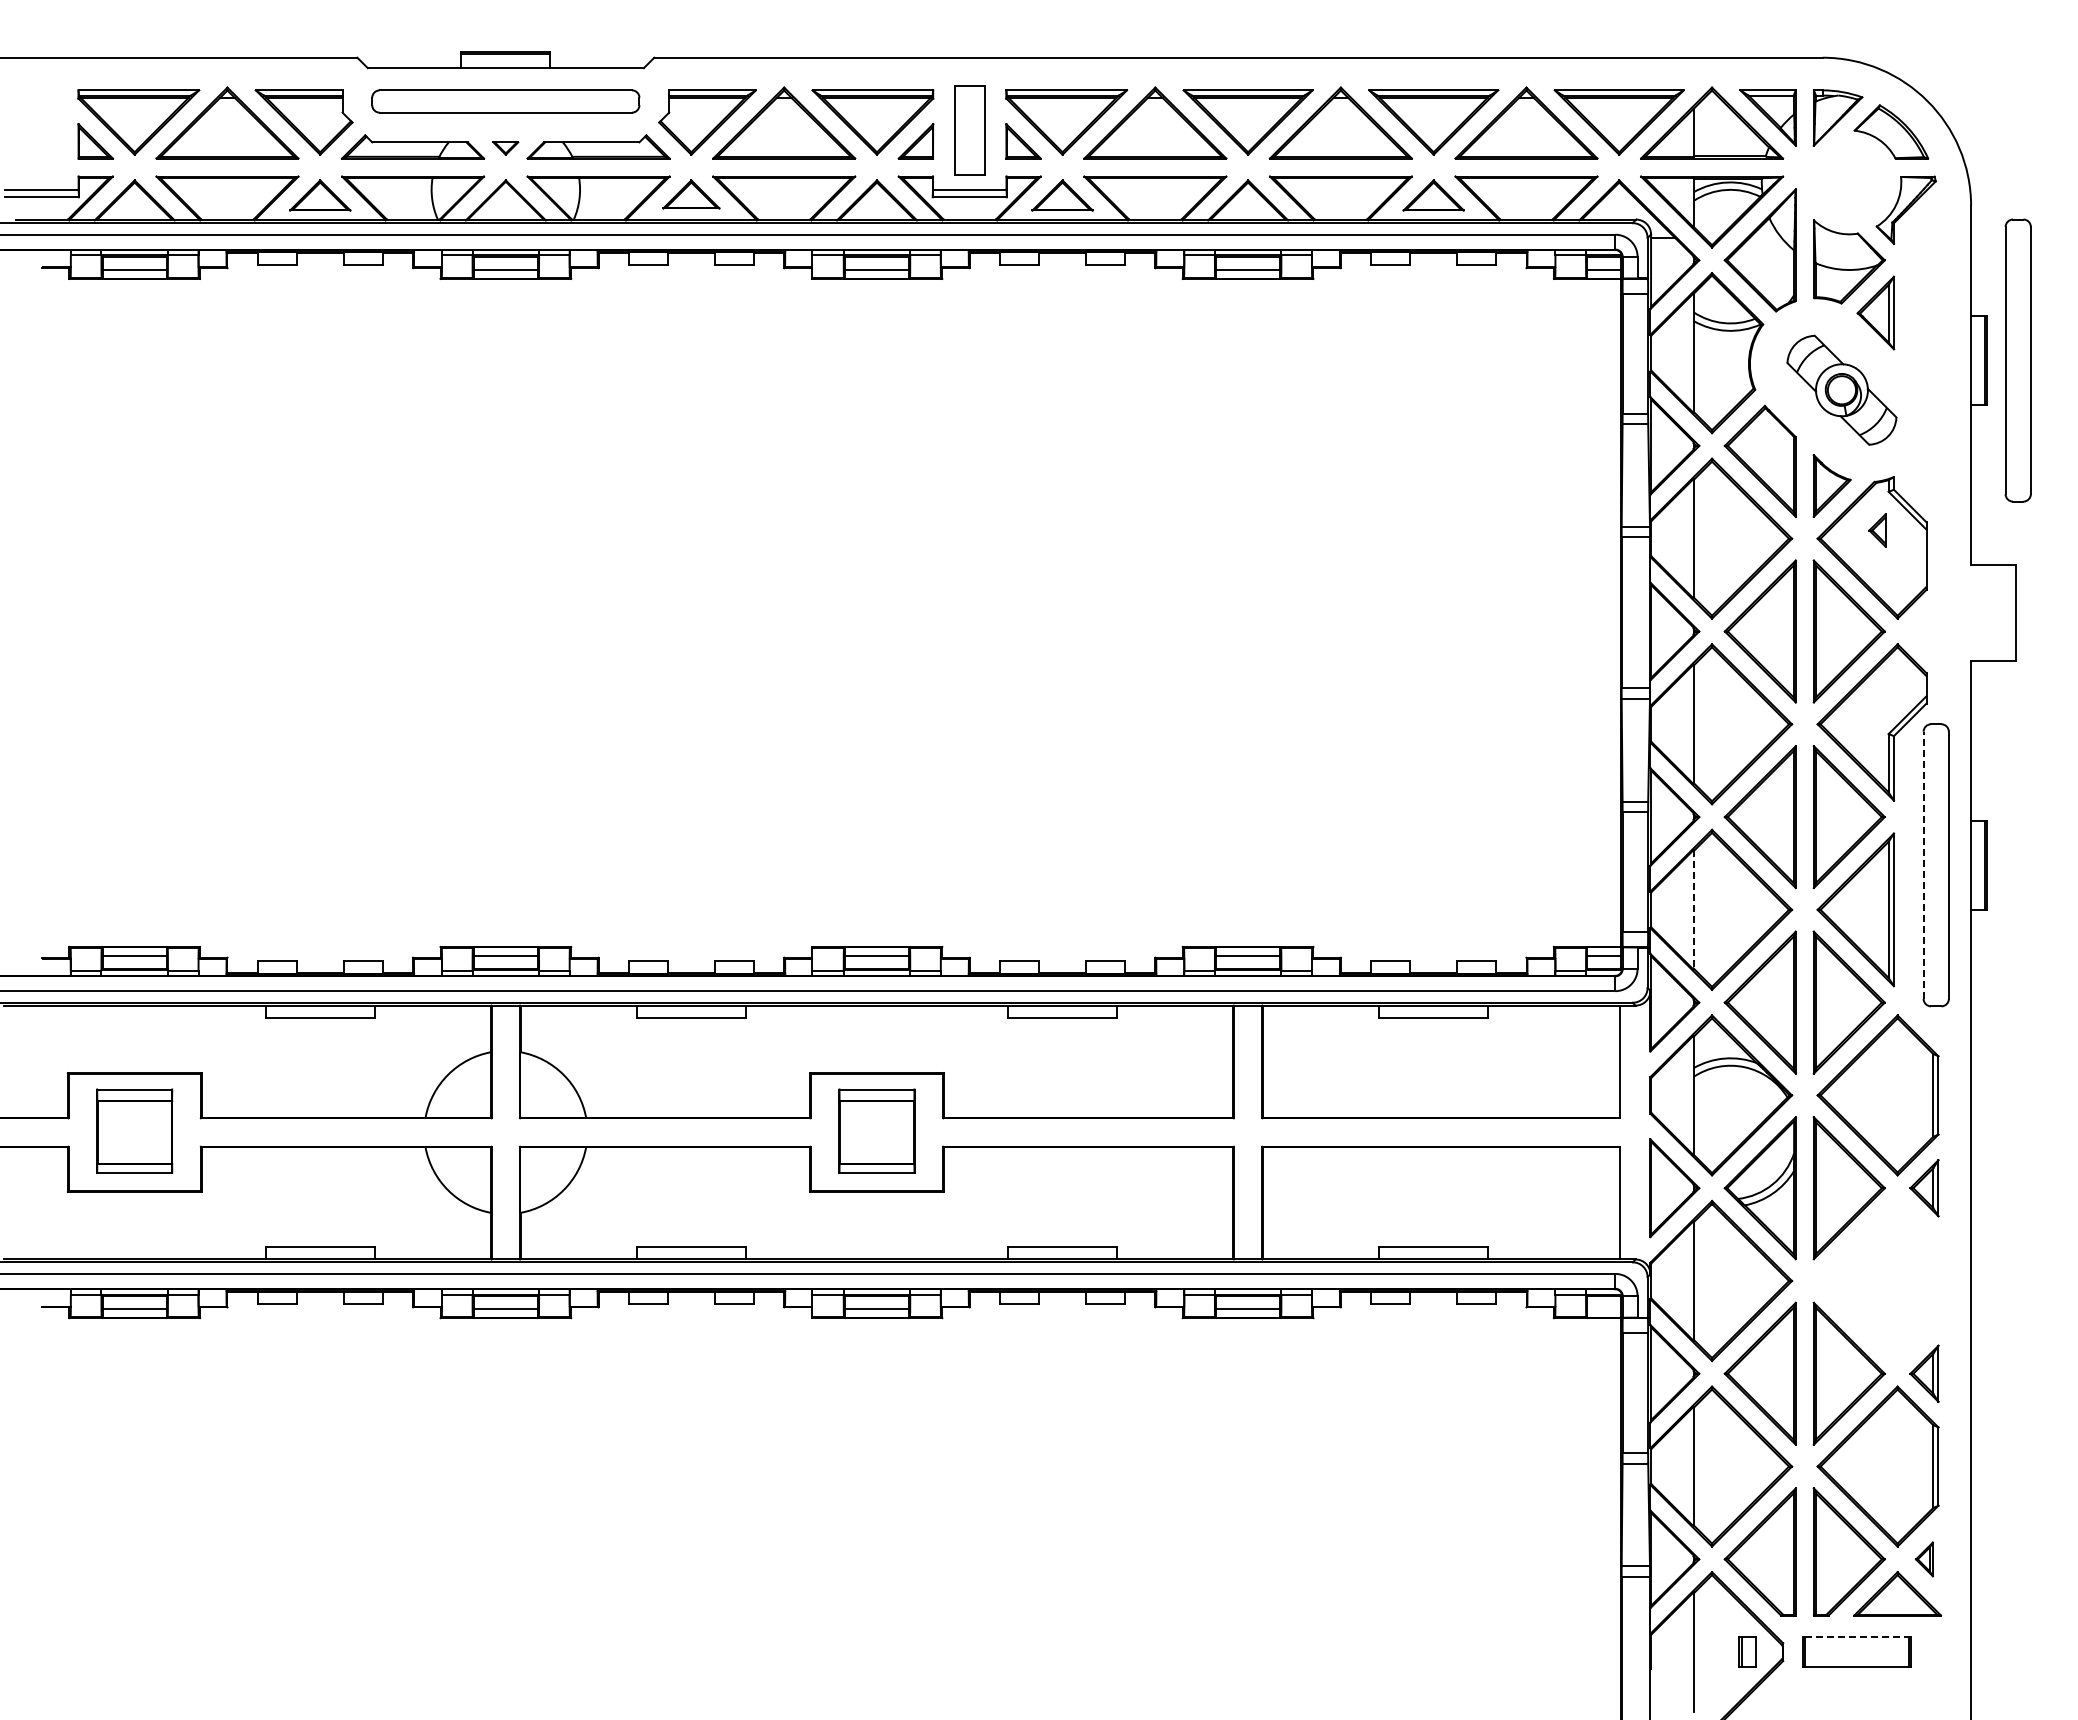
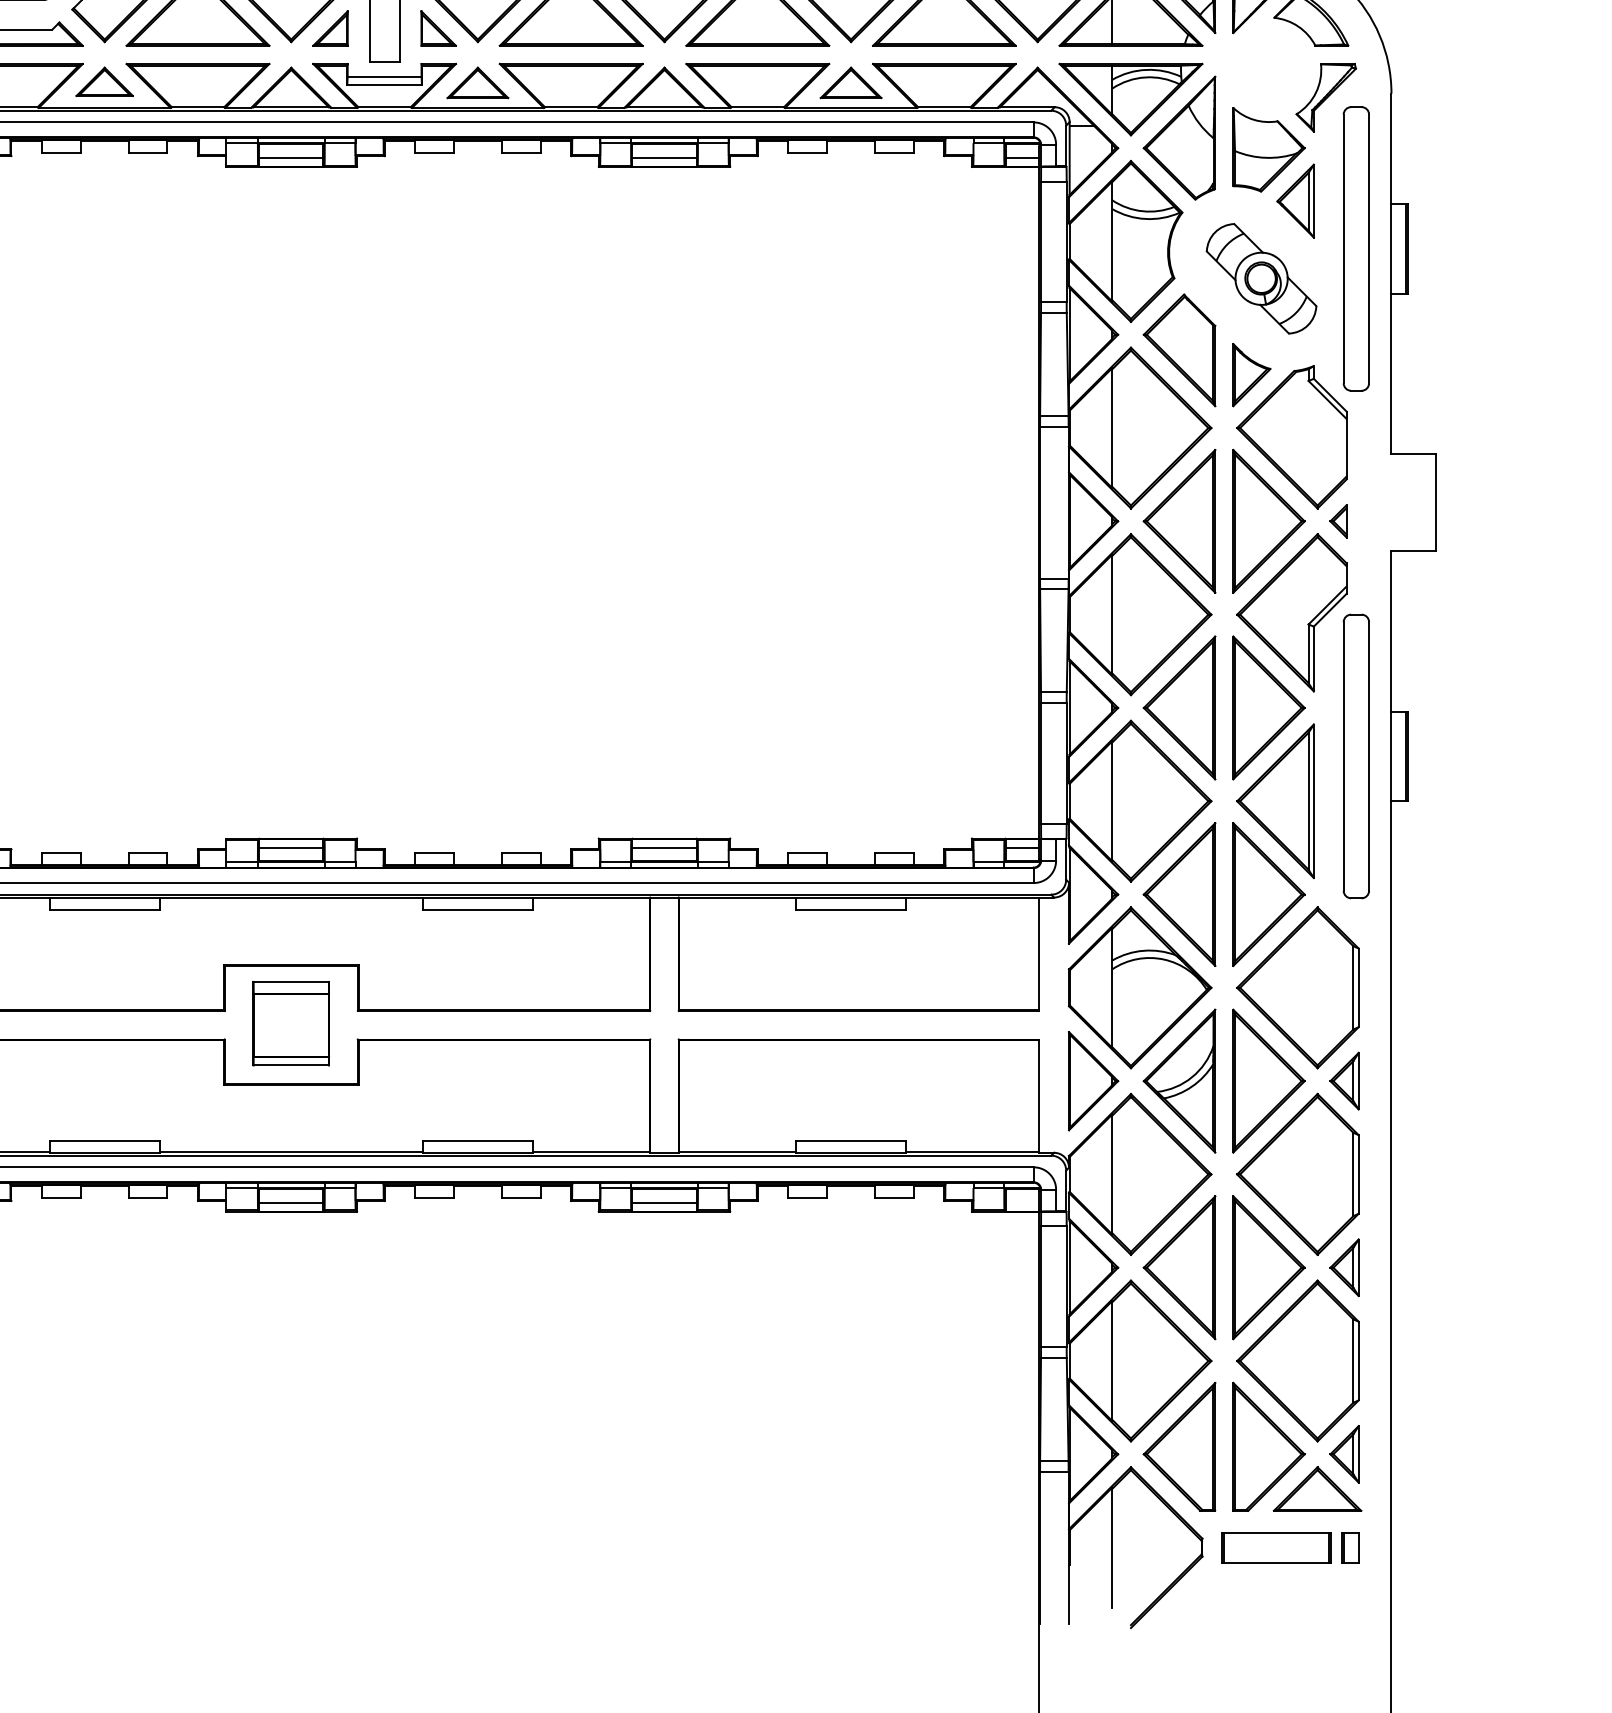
part: (2017, 360) -> (1355, 248), moved
part: (1877, 530) -> (1338, 521), moved
line: (1923, 865) -> (1343, 756), dashed -> solid
line: (1693, 909) -> (1112, 800), dashed -> solid
part: (1877, 1280) -> (1297, 1173), added
part: (1924, 1559) -> (1344, 1454), size x1.67
line: (1856, 1637) -> (1276, 1532), dashed -> solid
part: (1747, 1651) -> (1349, 1546), moved

